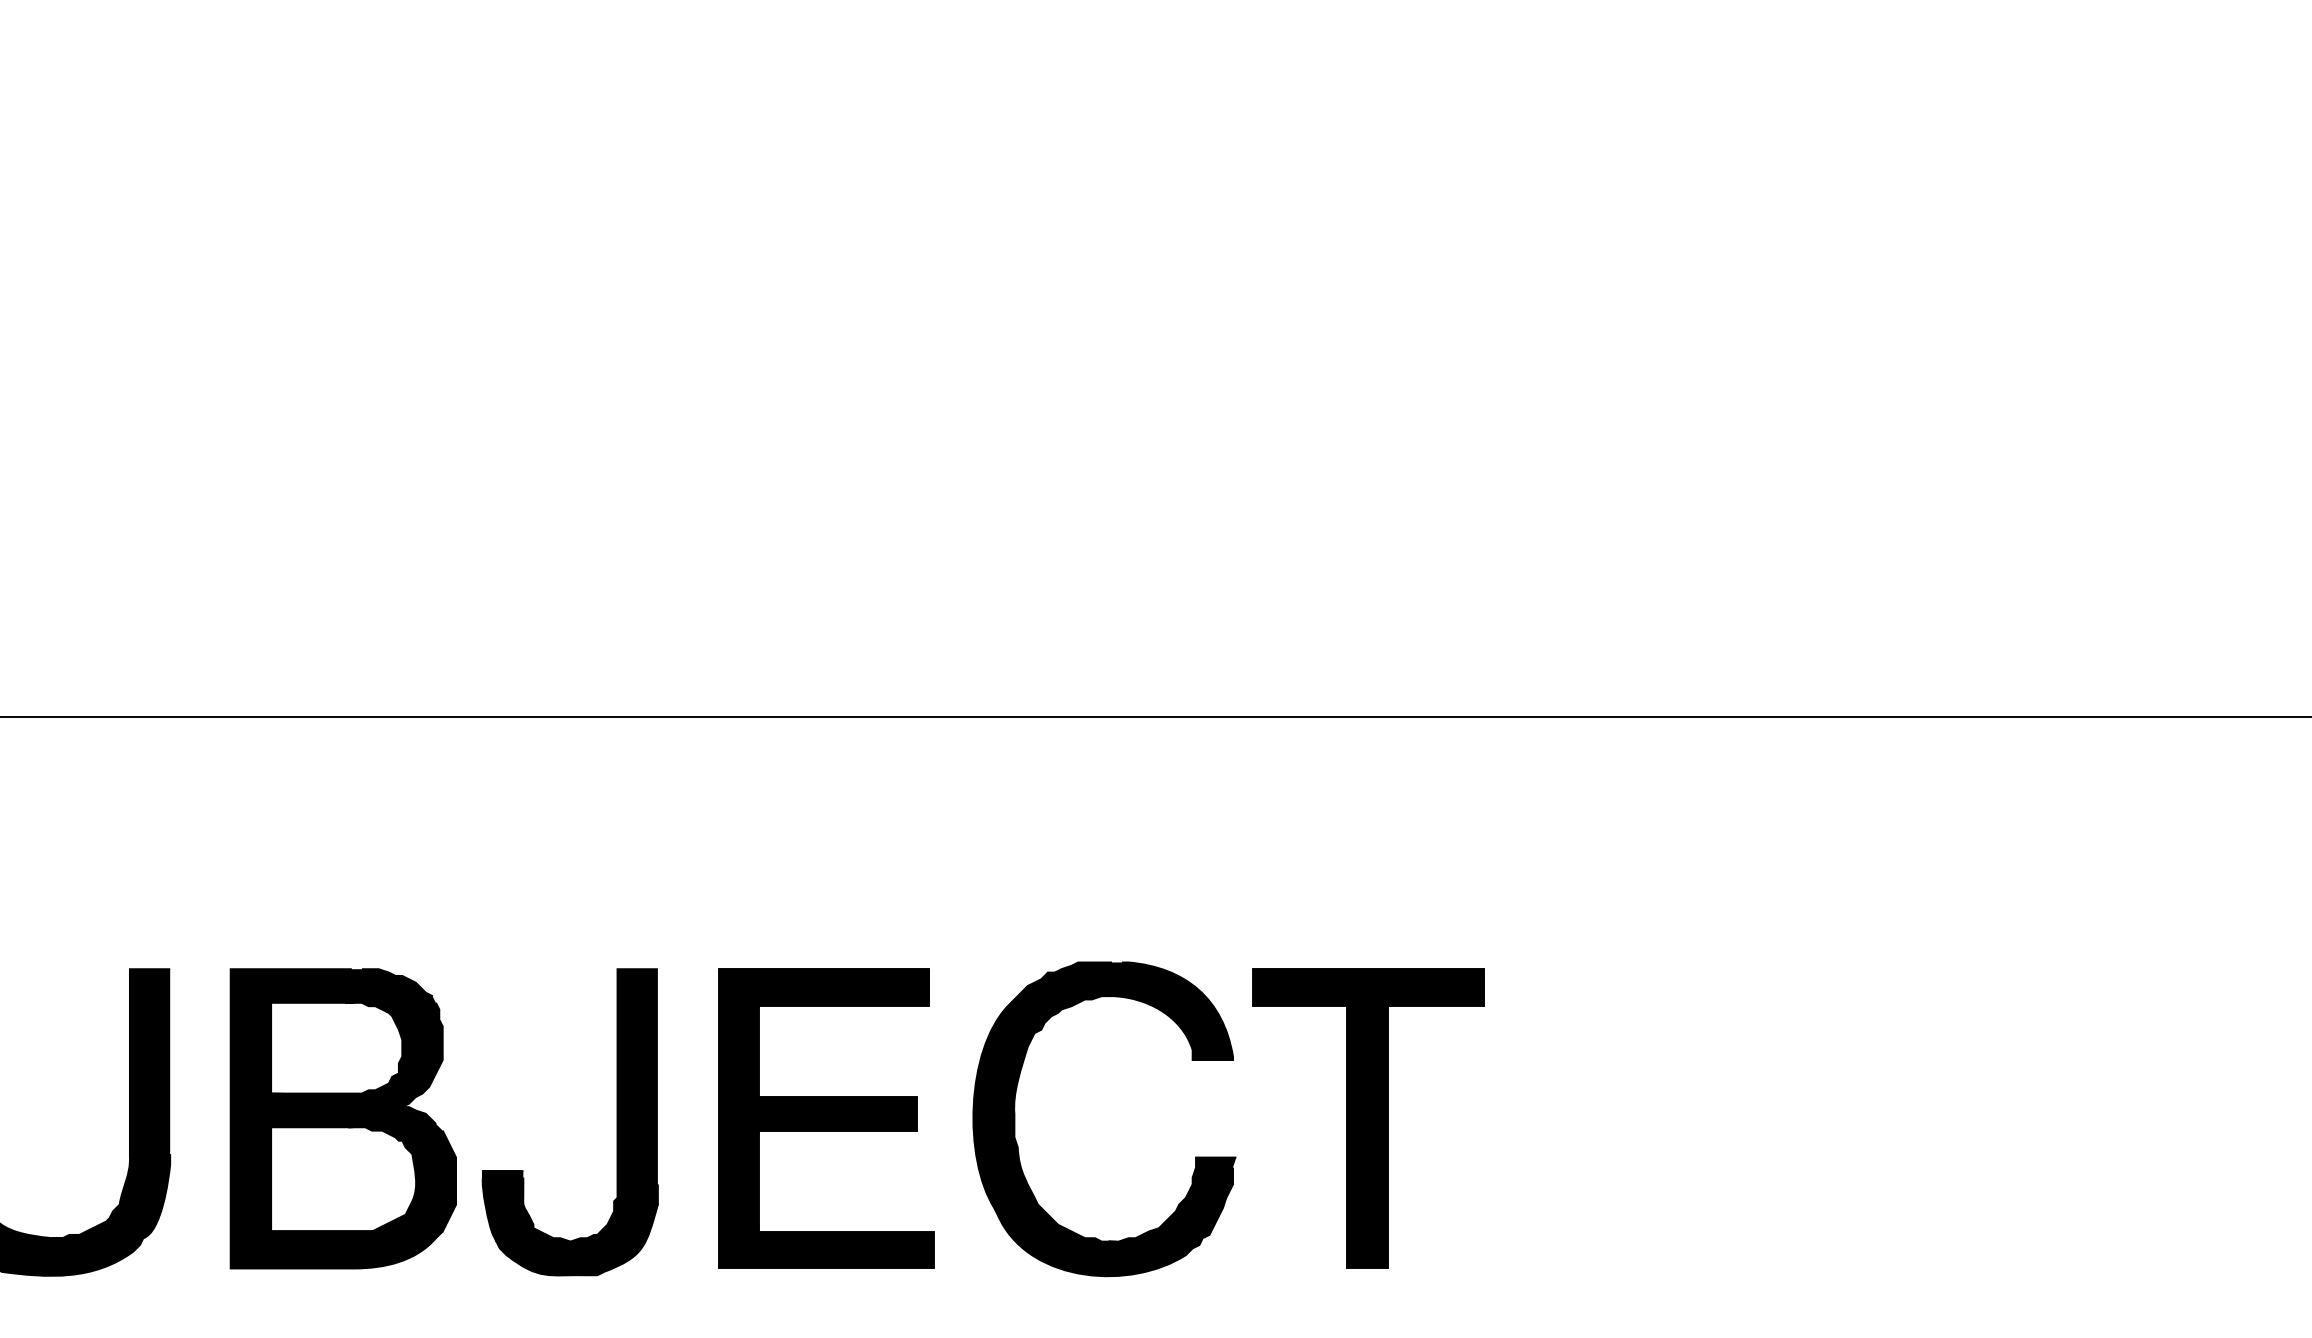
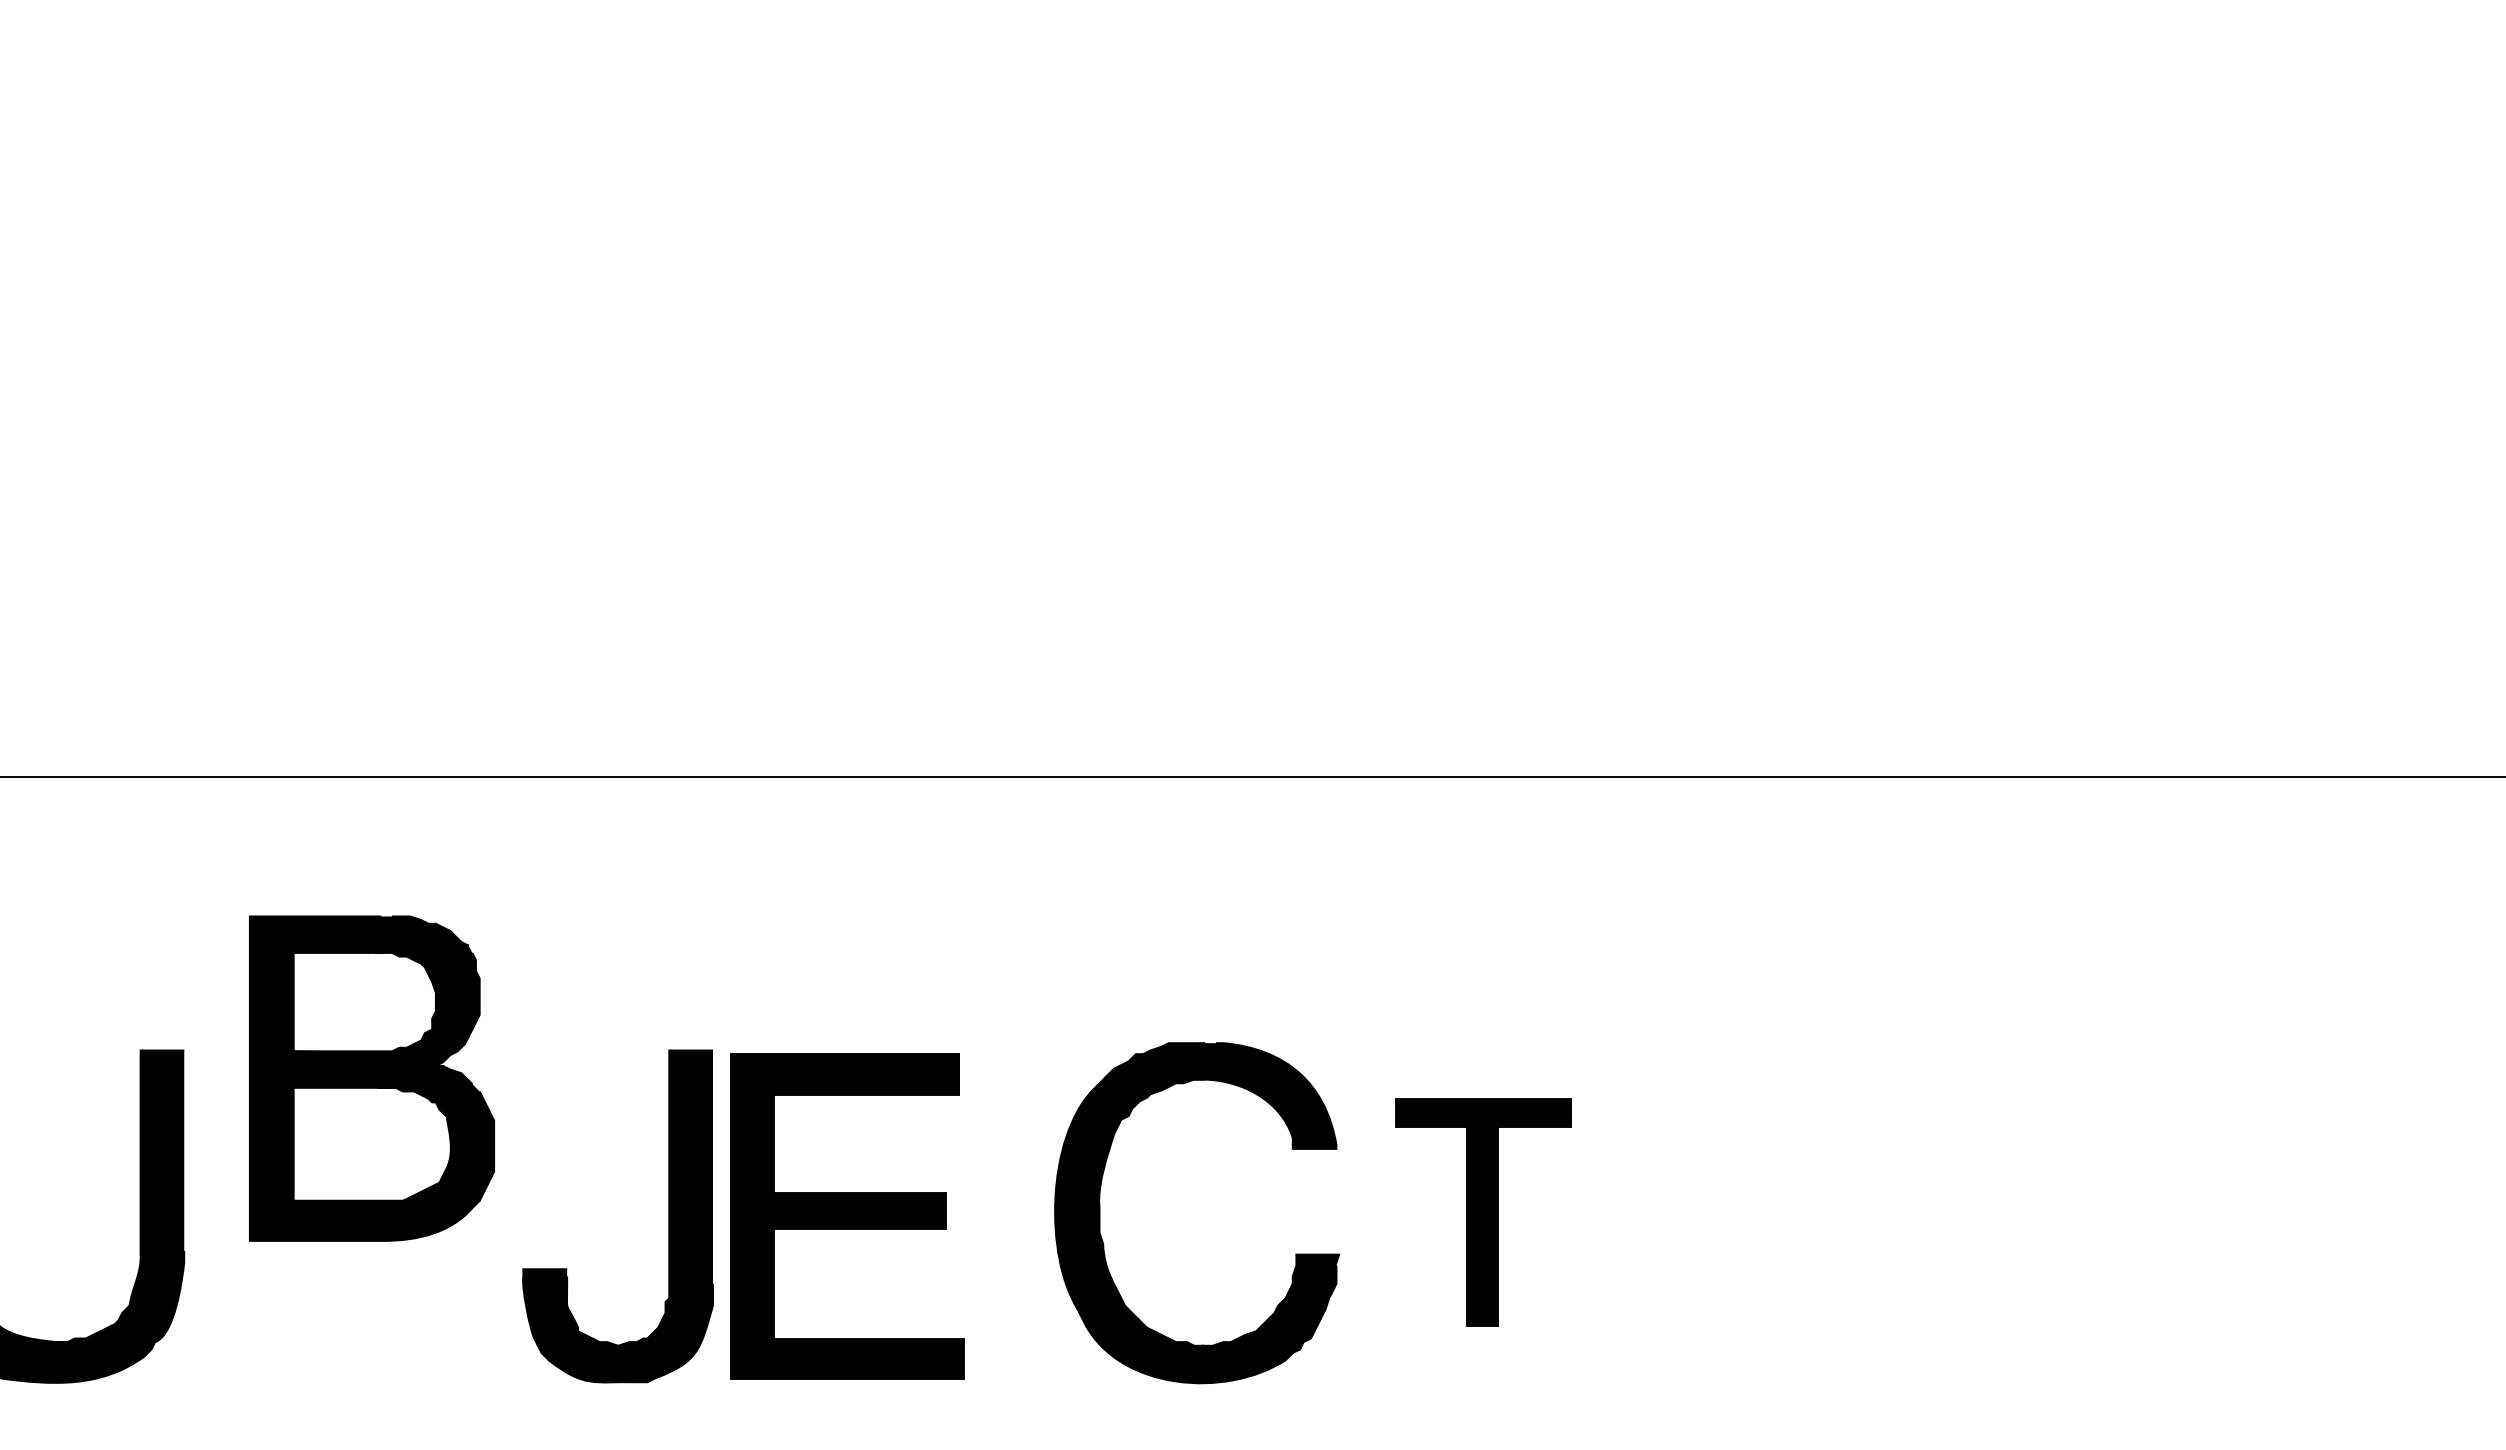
part: (343, 1118) -> (372, 1078), moved
part: (826, 1118) -> (847, 1216), moved
part: (1368, 1118) -> (1483, 1212), size x0.7

